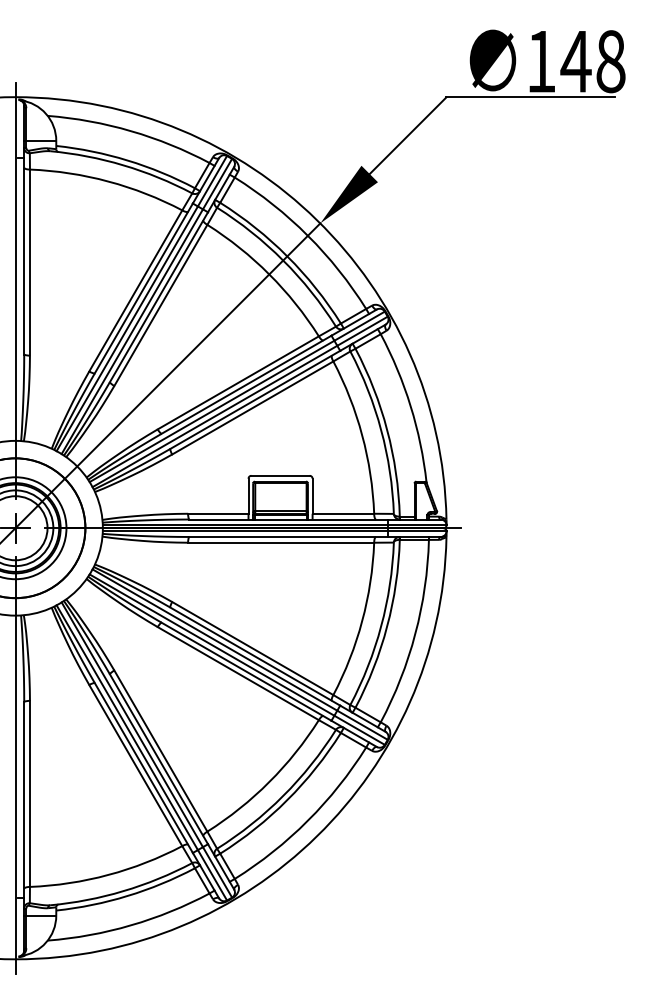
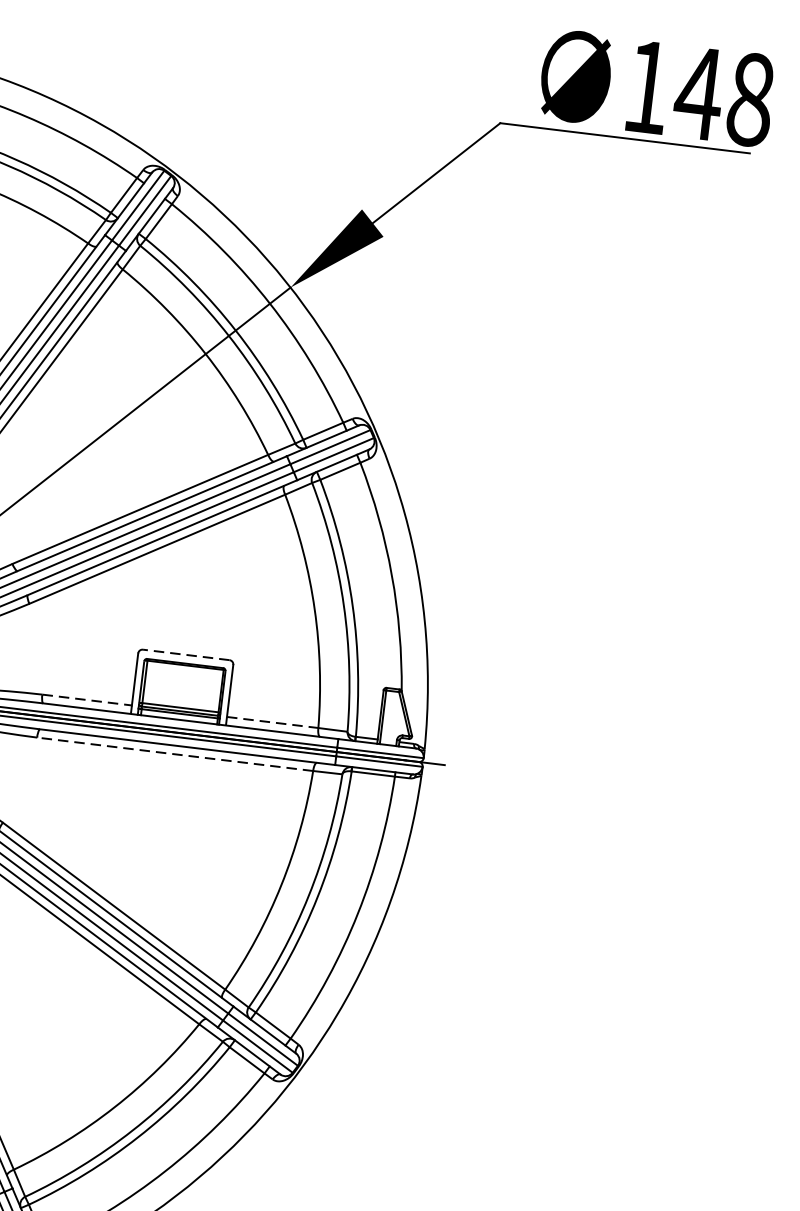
line: (280, 475) -> (186, 654), solid -> dashed
line: (218, 513) -> (87, 699), solid -> dashed
line: (343, 513) -> (272, 722), solid -> dashed
line: (281, 542) -> (175, 754), solid -> dashed

